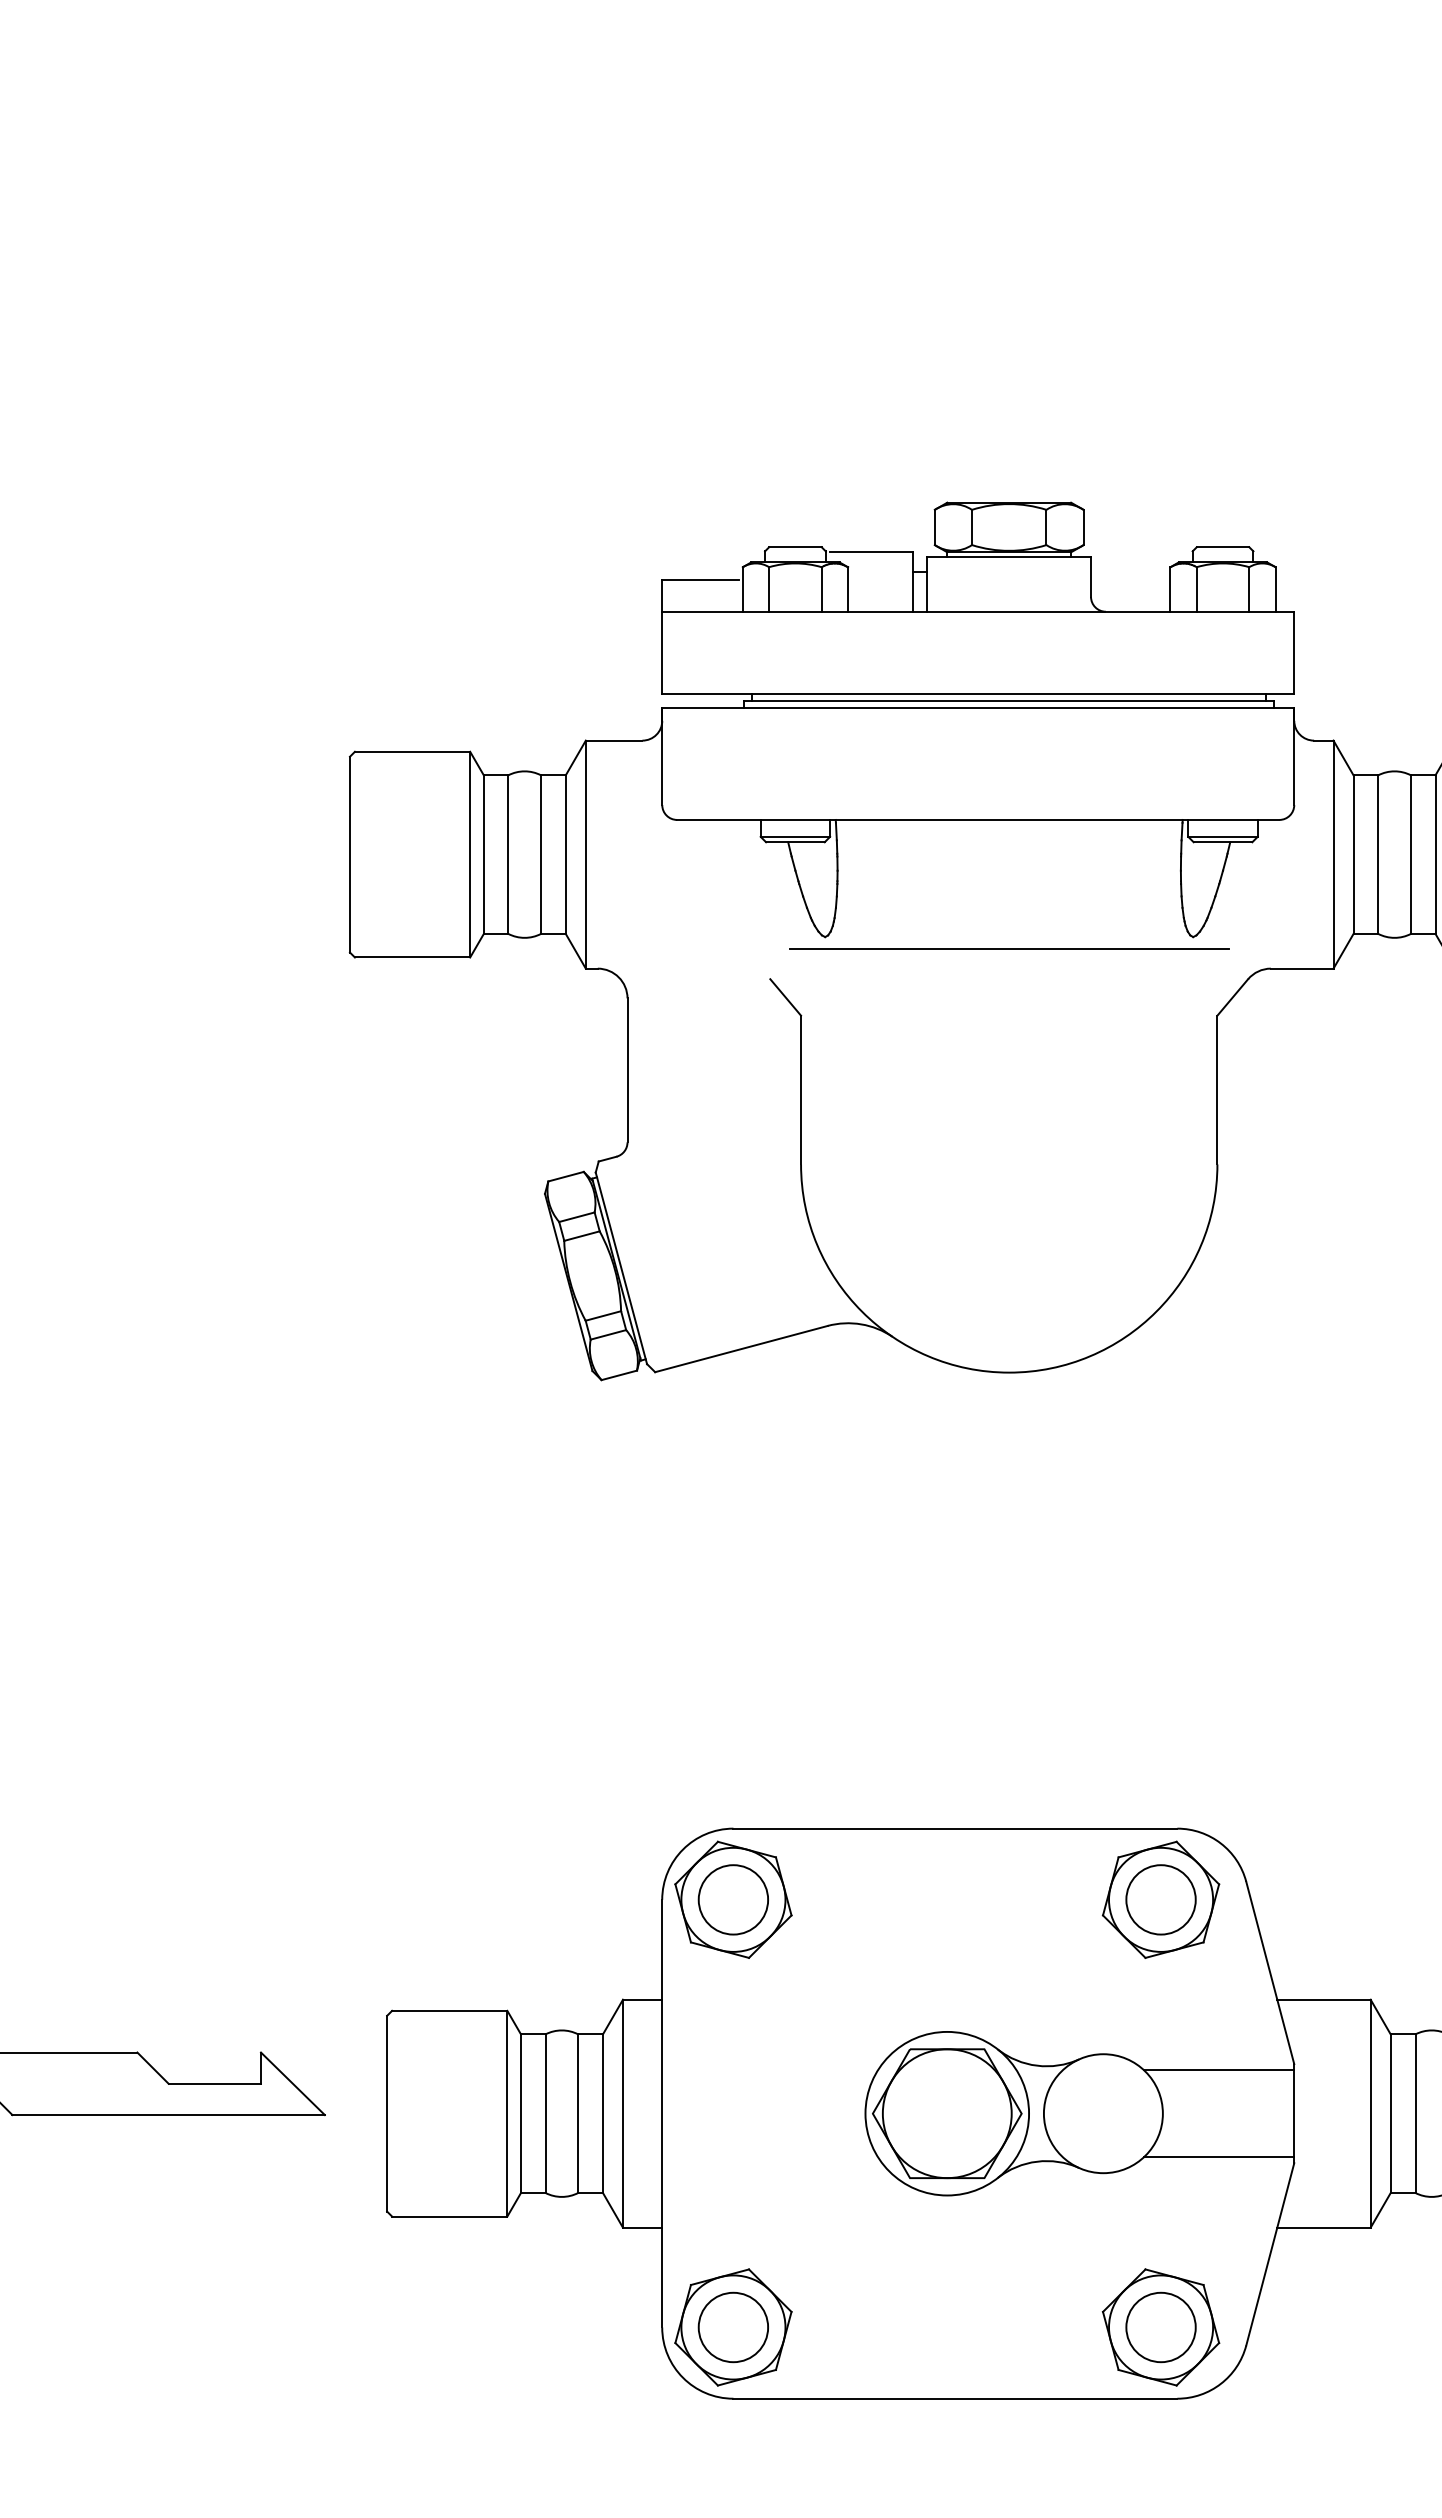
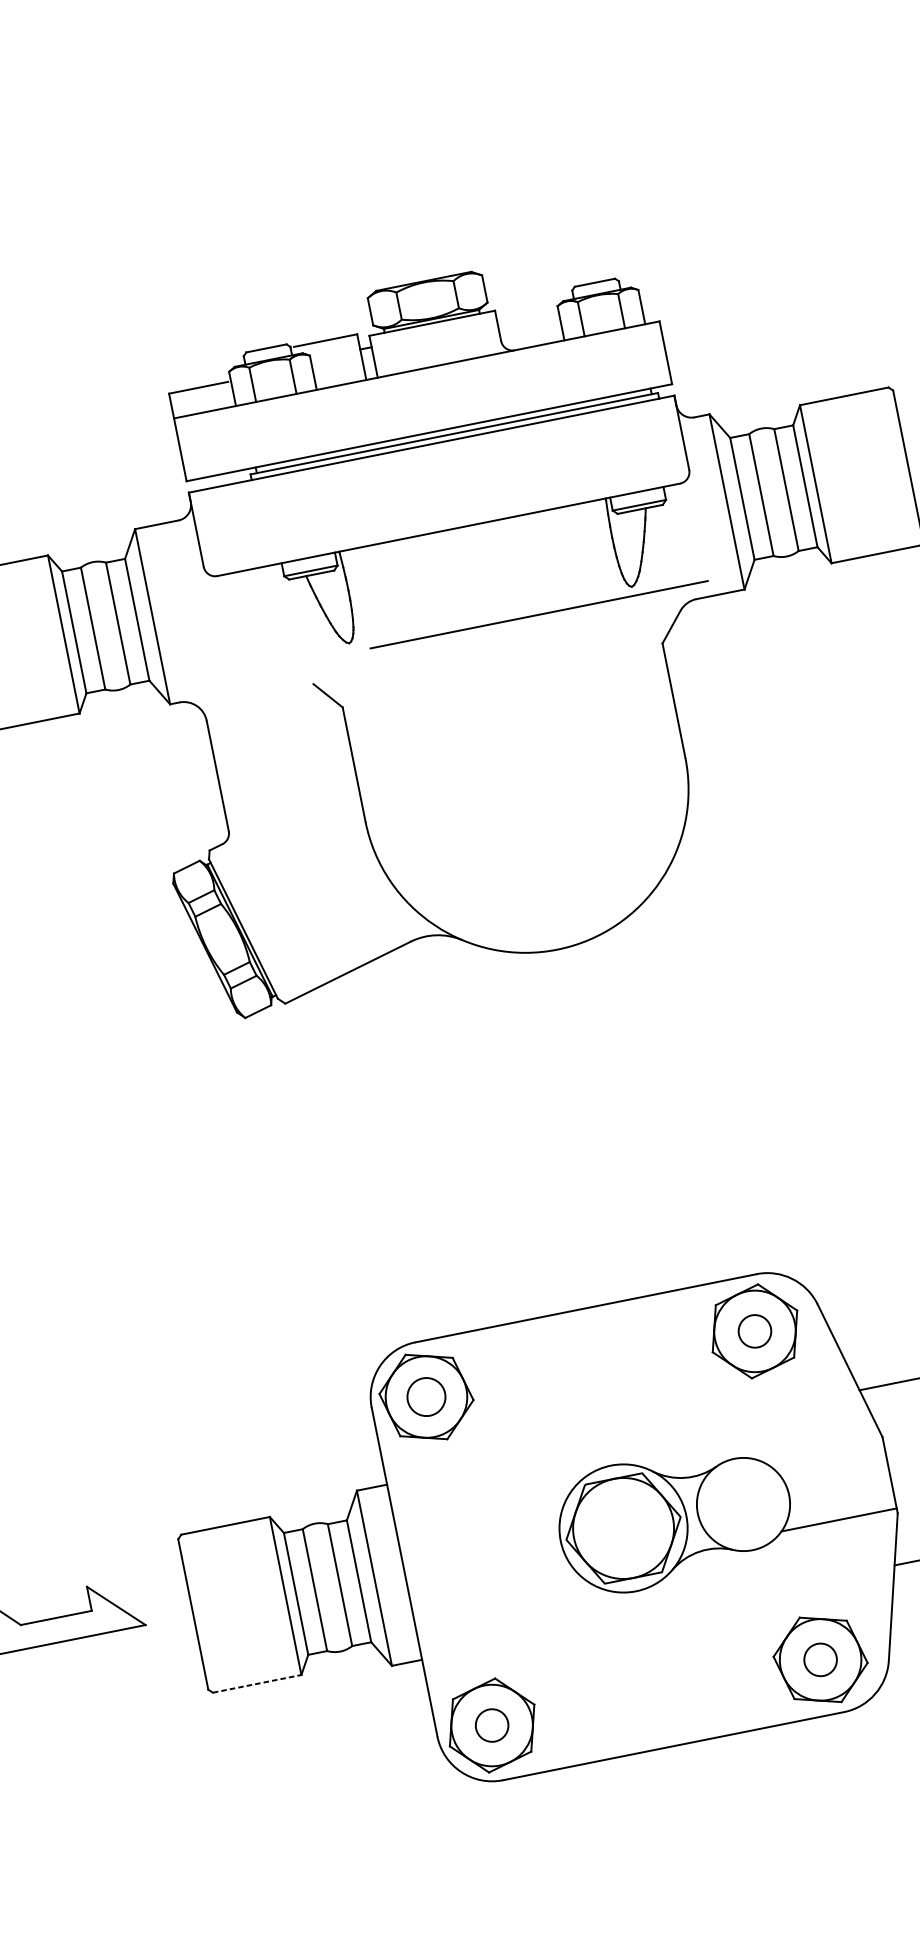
line: (1009, 948) -> (539, 614), moved
circle: (733, 1899) -> (426, 1396), size x0.7
circle: (1160, 1899) -> (754, 1331), size x0.6
line: (1219, 2070) -> (826, 1453), removed
line: (449, 2216) -> (256, 1683), solid -> dashed
circle: (733, 2327) -> (492, 1725), size x0.6
circle: (1160, 2327) -> (820, 1659), size x0.6

